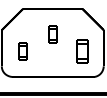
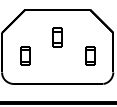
part: (82, 51) -> (90, 56), size x0.71

